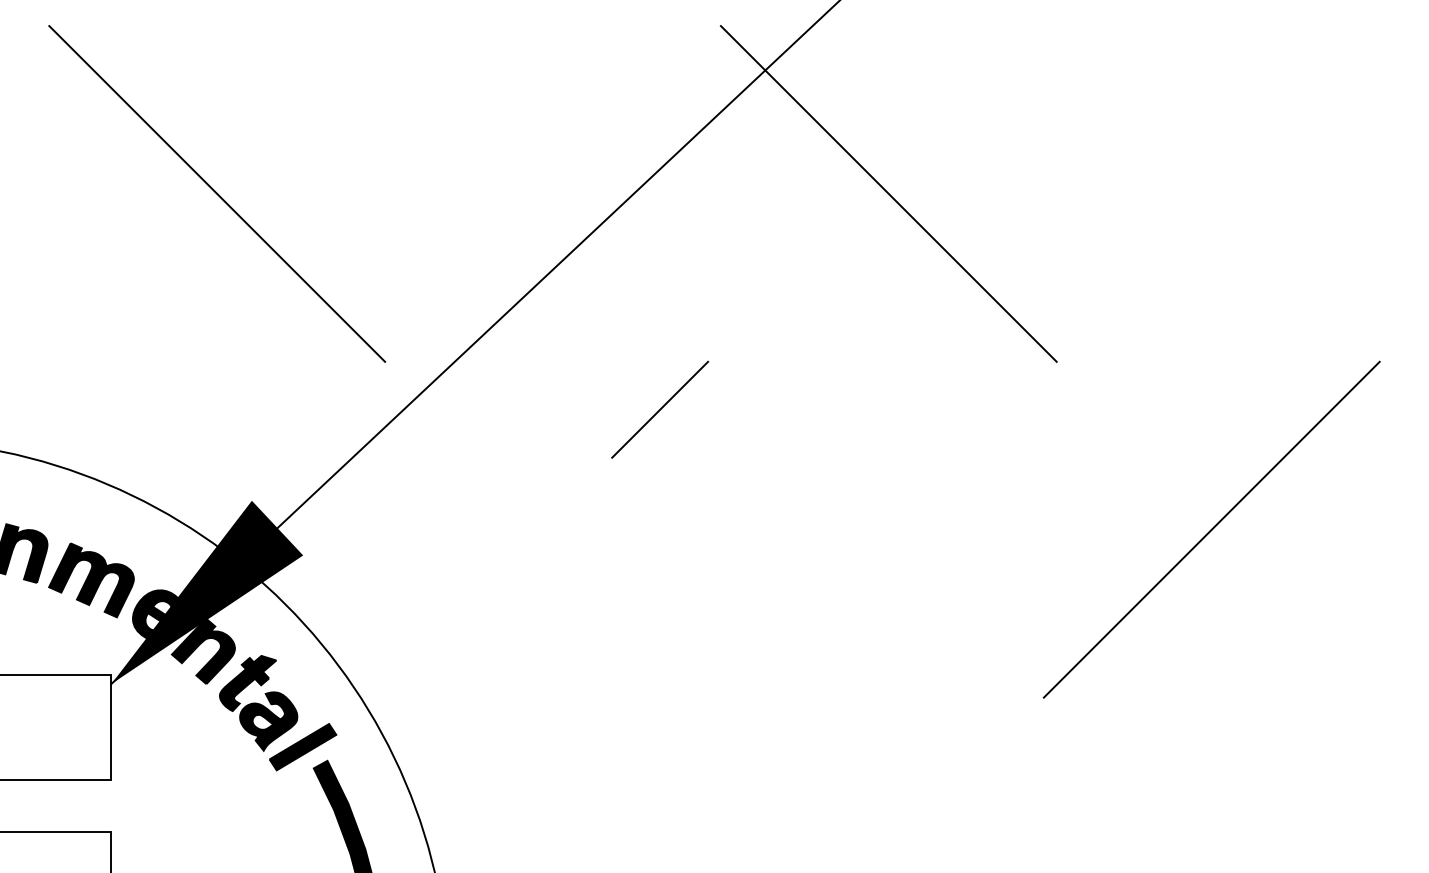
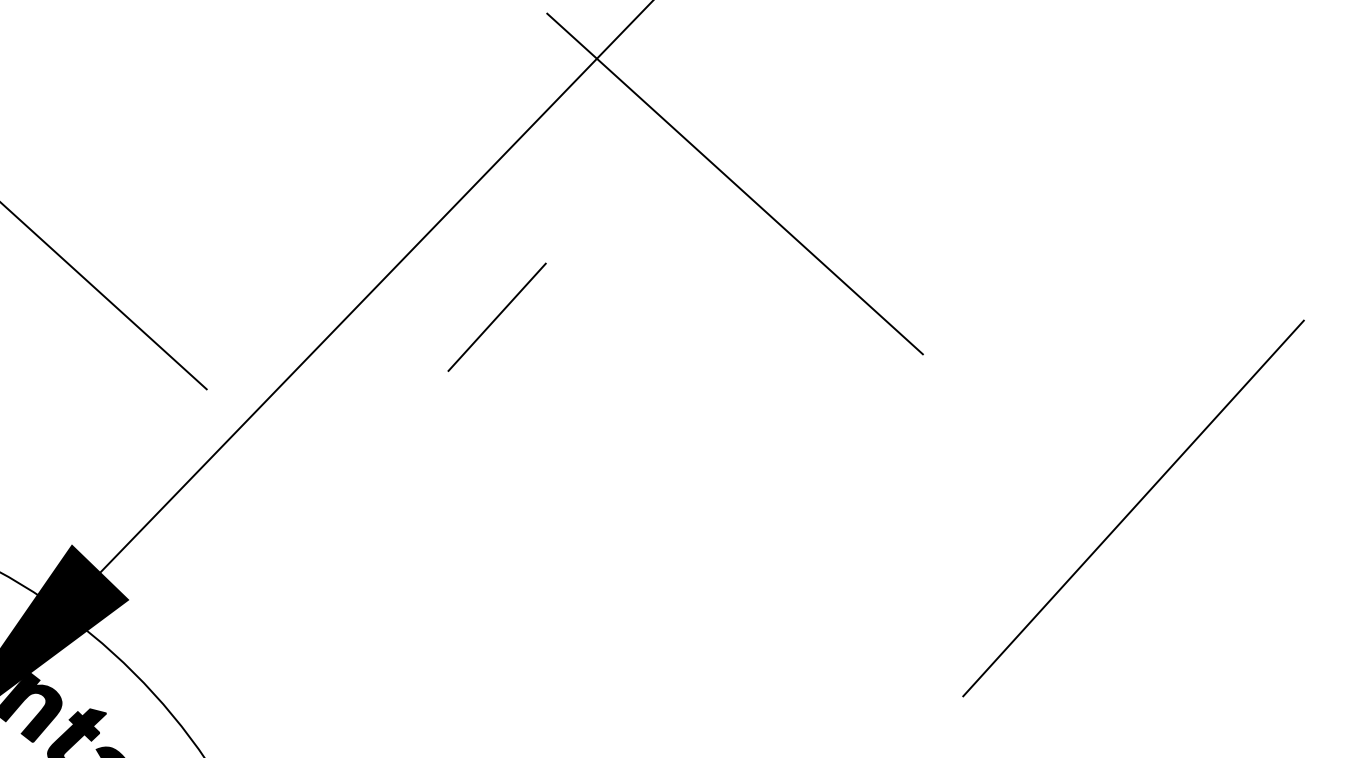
line: (660, 409) -> (497, 316), moved
line: (1211, 529) -> (1133, 508), moved

